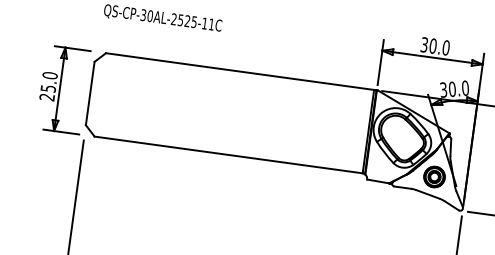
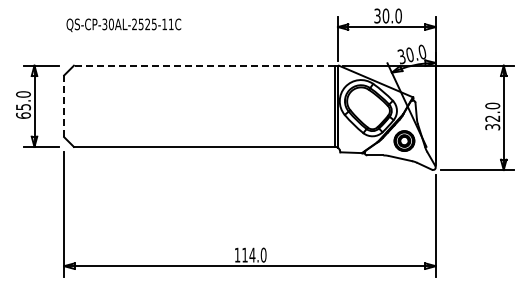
line: (239, 71) -> (204, 65), solid -> dashed
line: (90, 93) -> (64, 106), solid -> dashed
text: (47, 97) -> (23, 115), 25.0 -> 65.0

